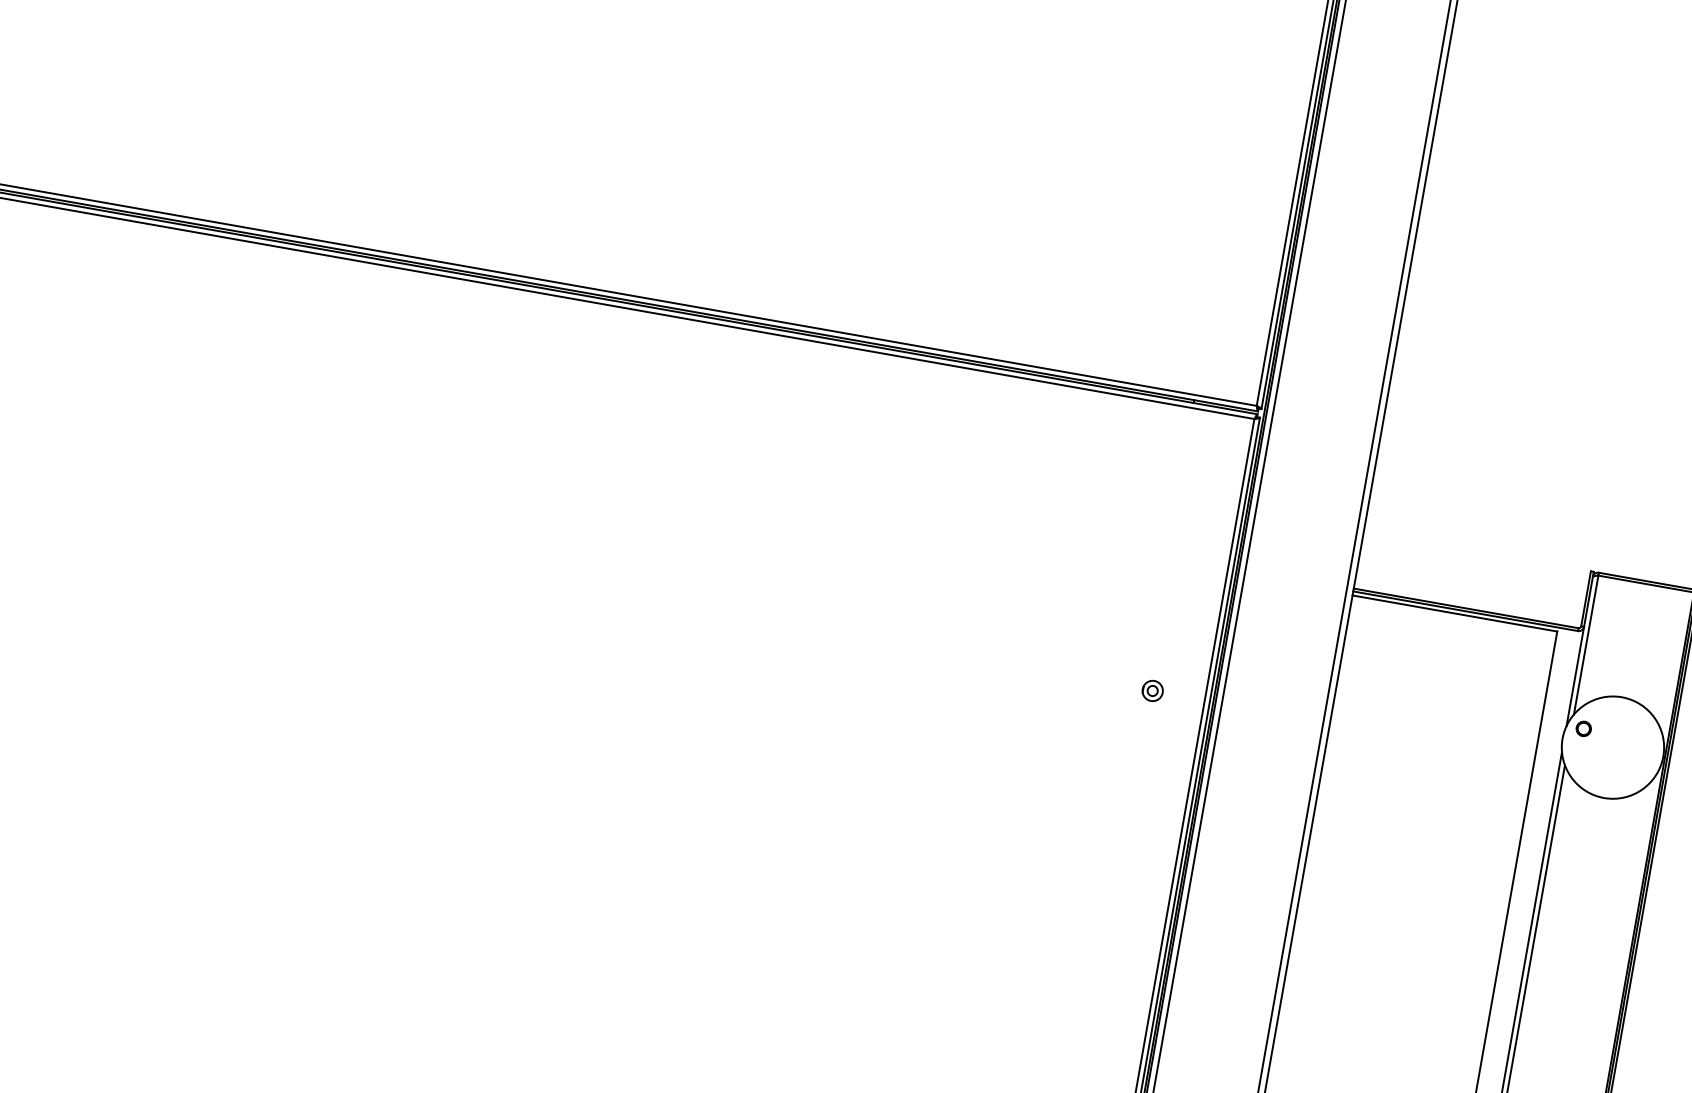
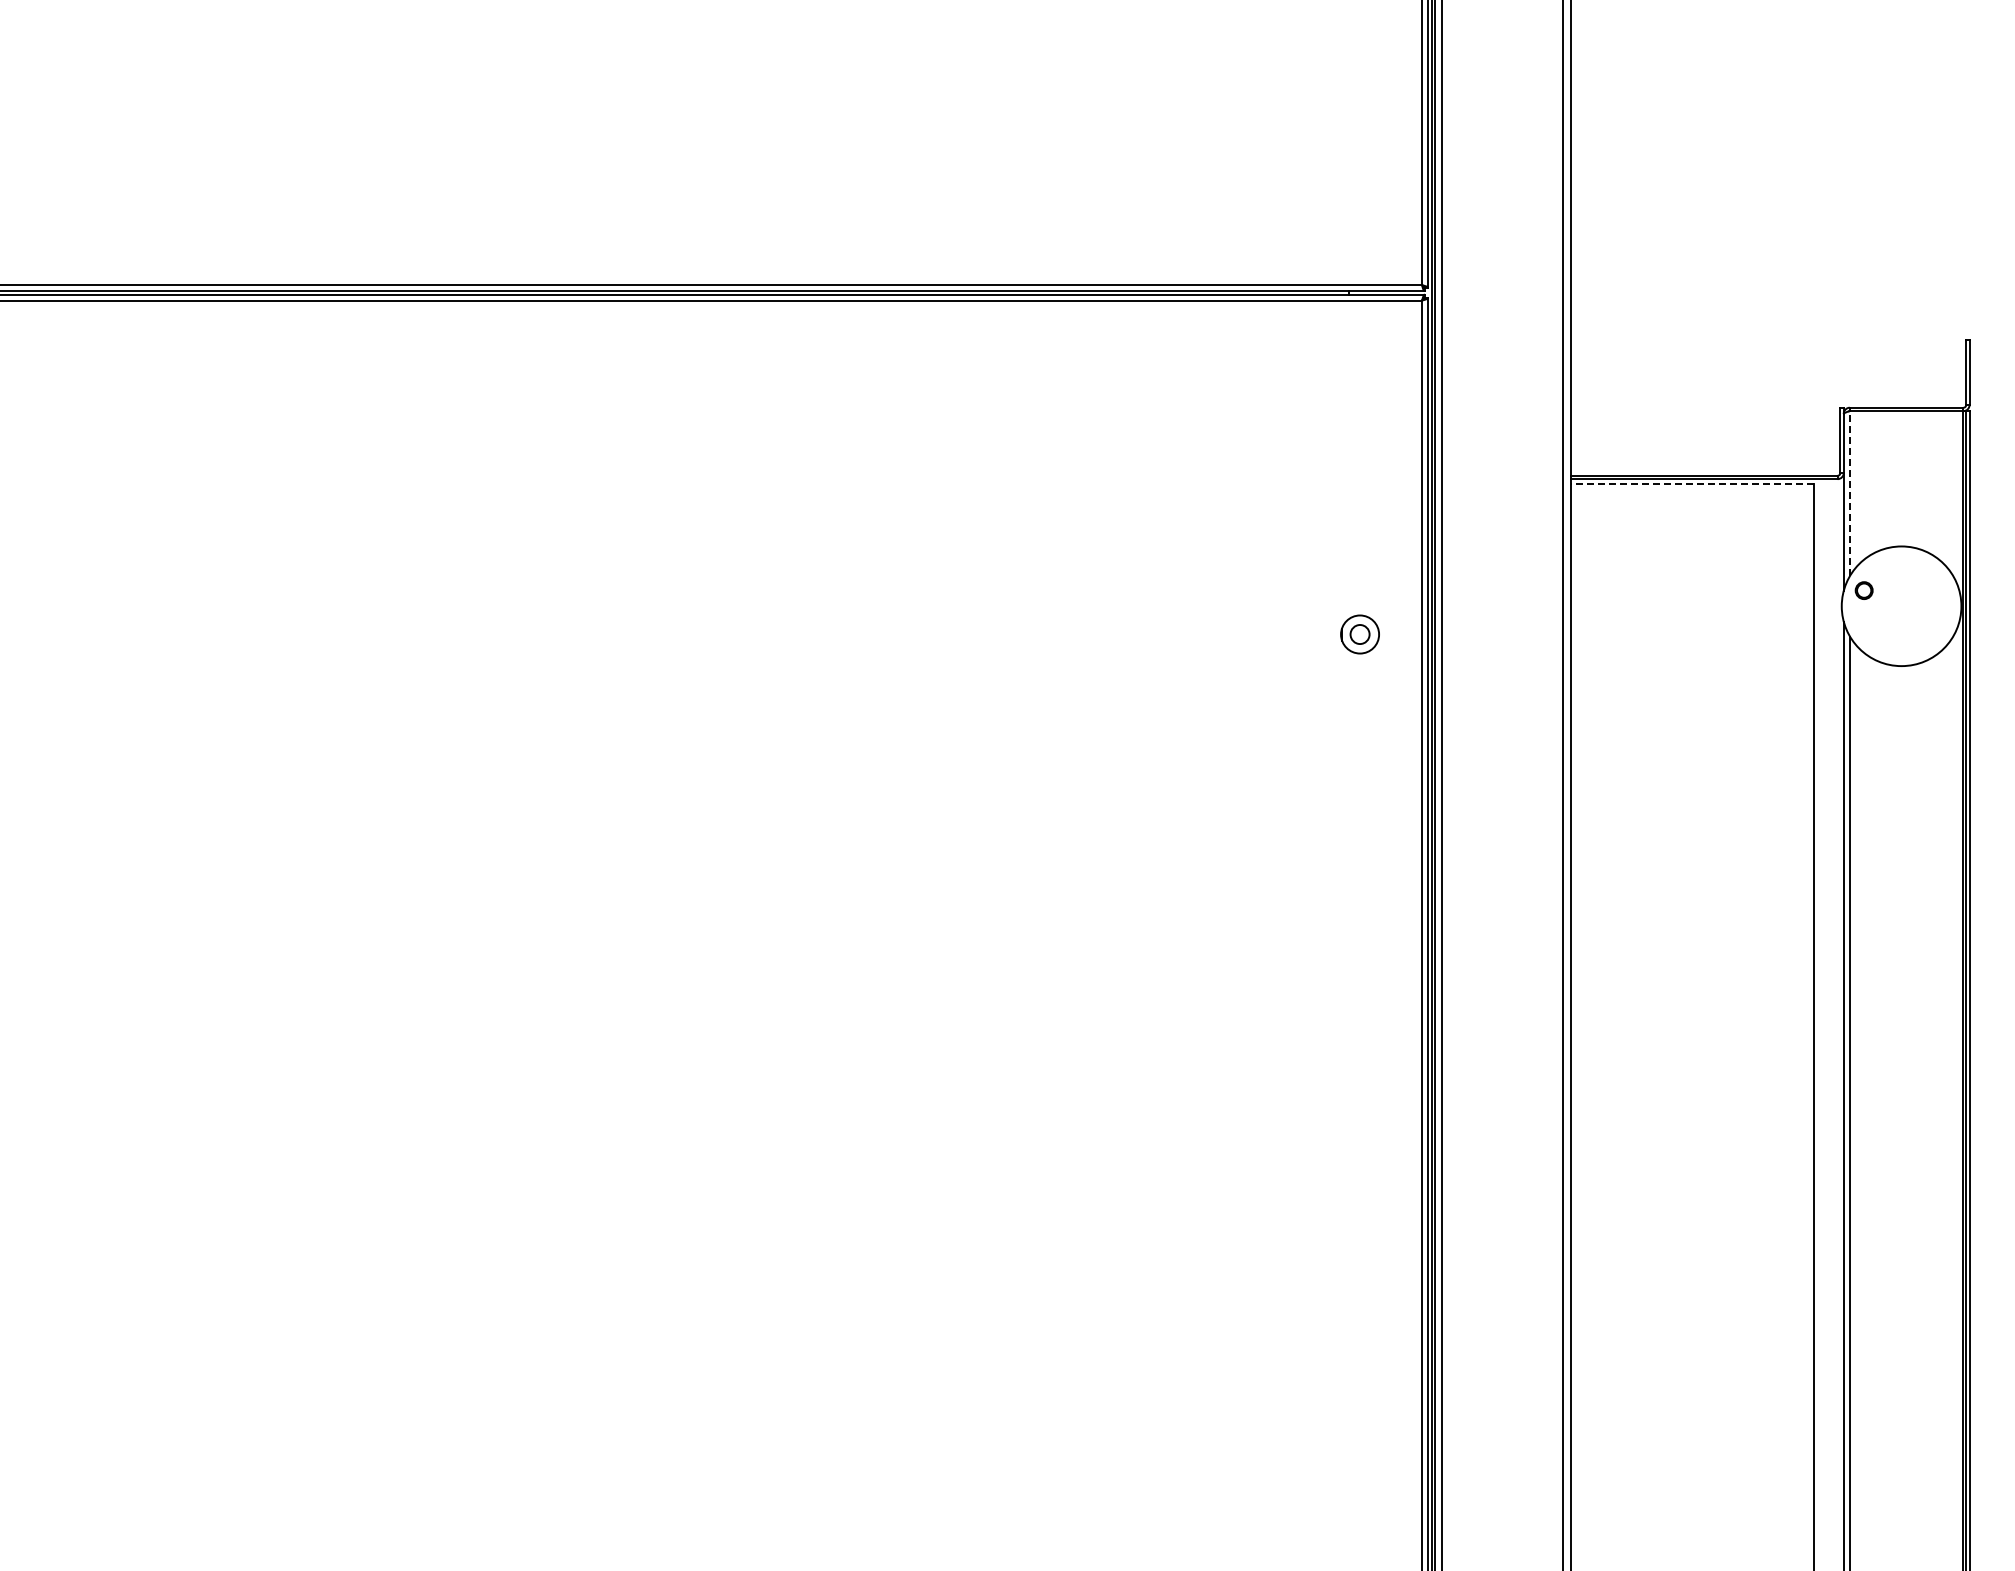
line: (1455, 613) -> (1692, 483), solid -> dashed
line: (1585, 644) -> (1849, 493), solid -> dashed
part: (1152, 690) -> (1359, 634), size x1.6

